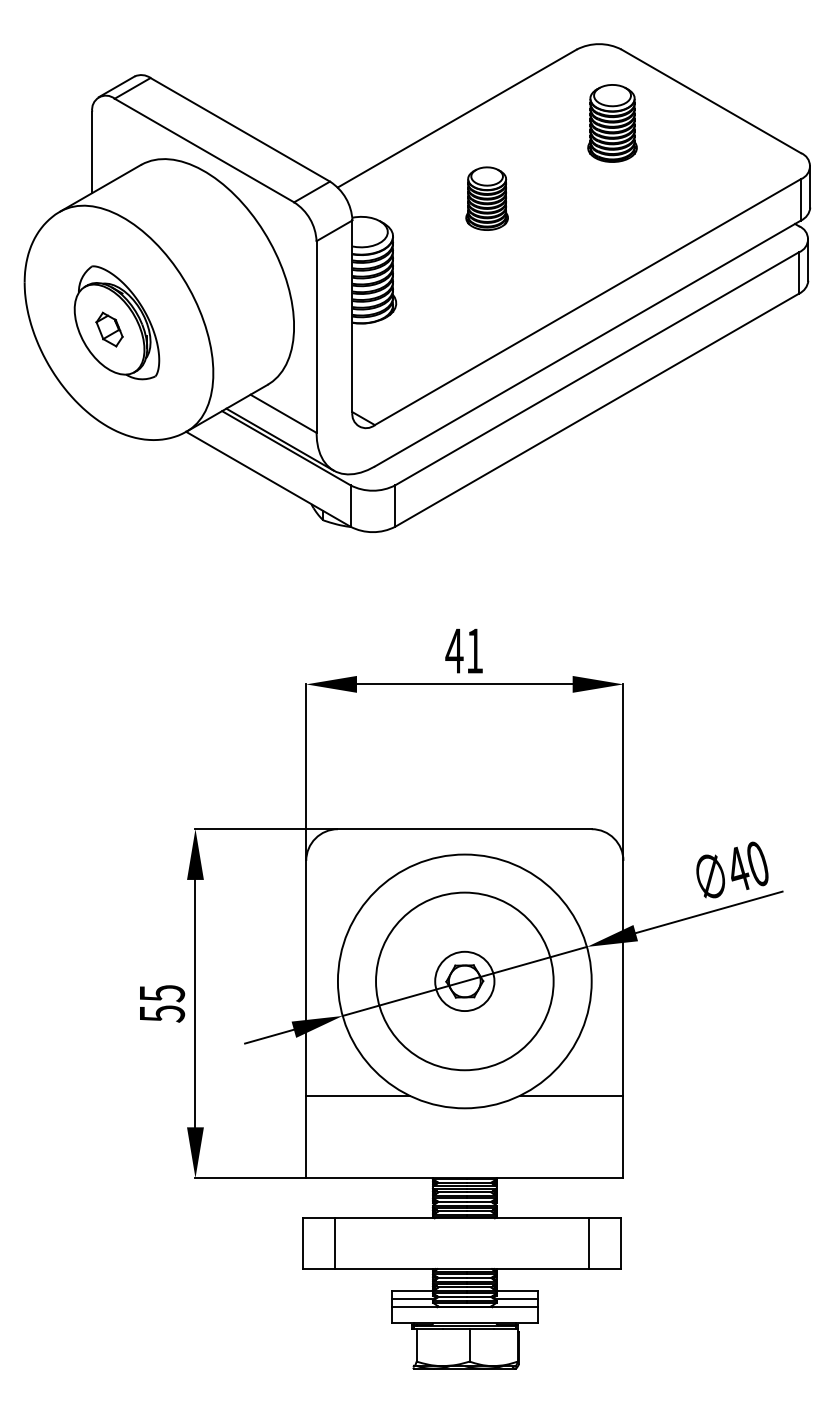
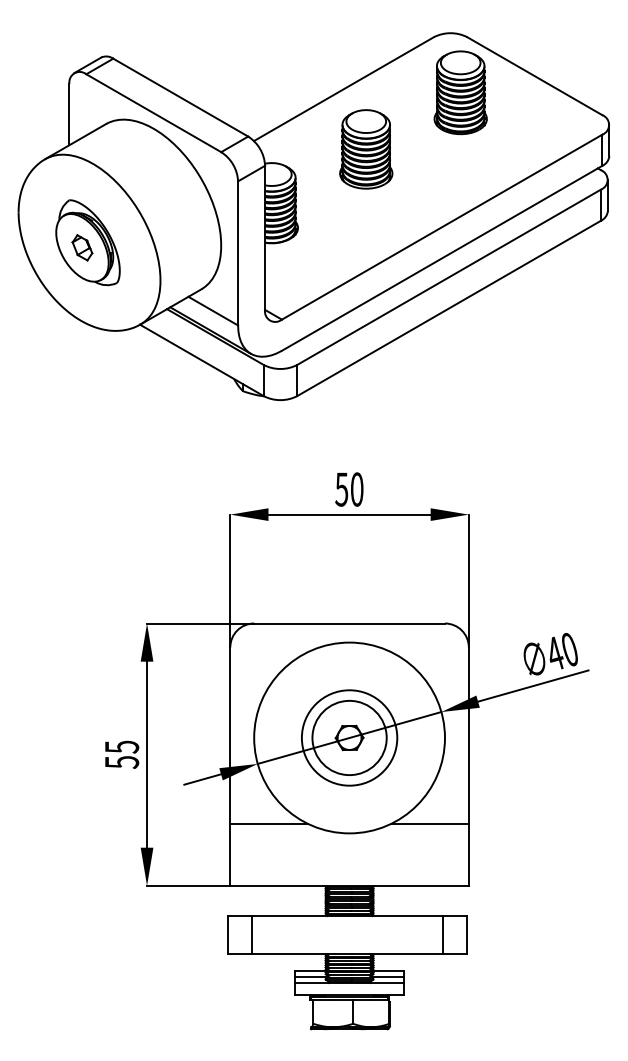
part: (612, 123) -> (460, 92), size x1.43
part: (487, 198) -> (366, 149), size x1.67
text: (463, 650) -> (348, 489), 41 -> 50
circle: (464, 980) -> (349, 737), size x0.71
circle: (464, 980) -> (349, 737), size x1.67

